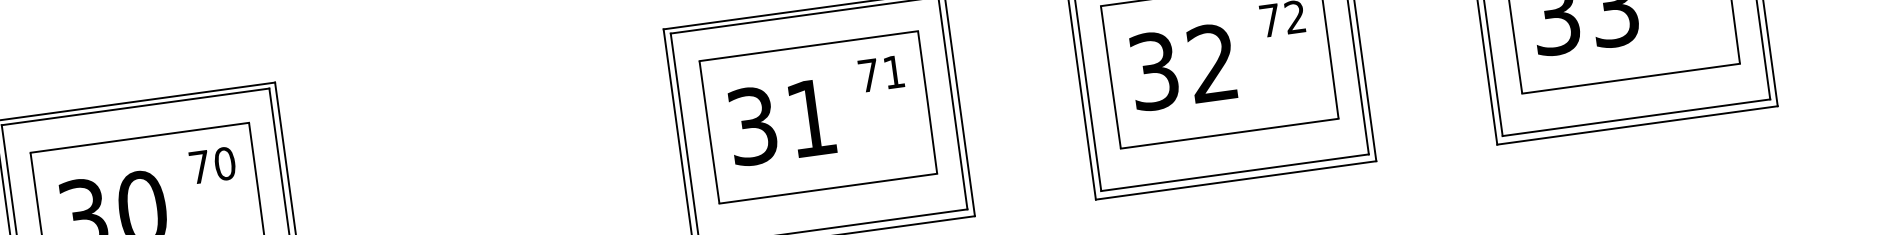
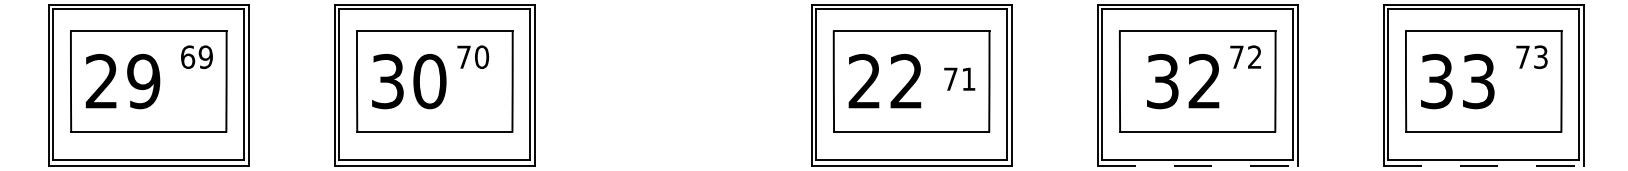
text: (1183, 67) -> (1183, 81), moved
text: (880, 72) -> (959, 78), moved
text: (780, 122) -> (884, 81), 31 -> 22
line: (1637, 125) -> (1483, 165), solid -> dashed
text: (212, 164) -> (473, 56), moved
line: (1235, 180) -> (1197, 165), solid -> dashed

